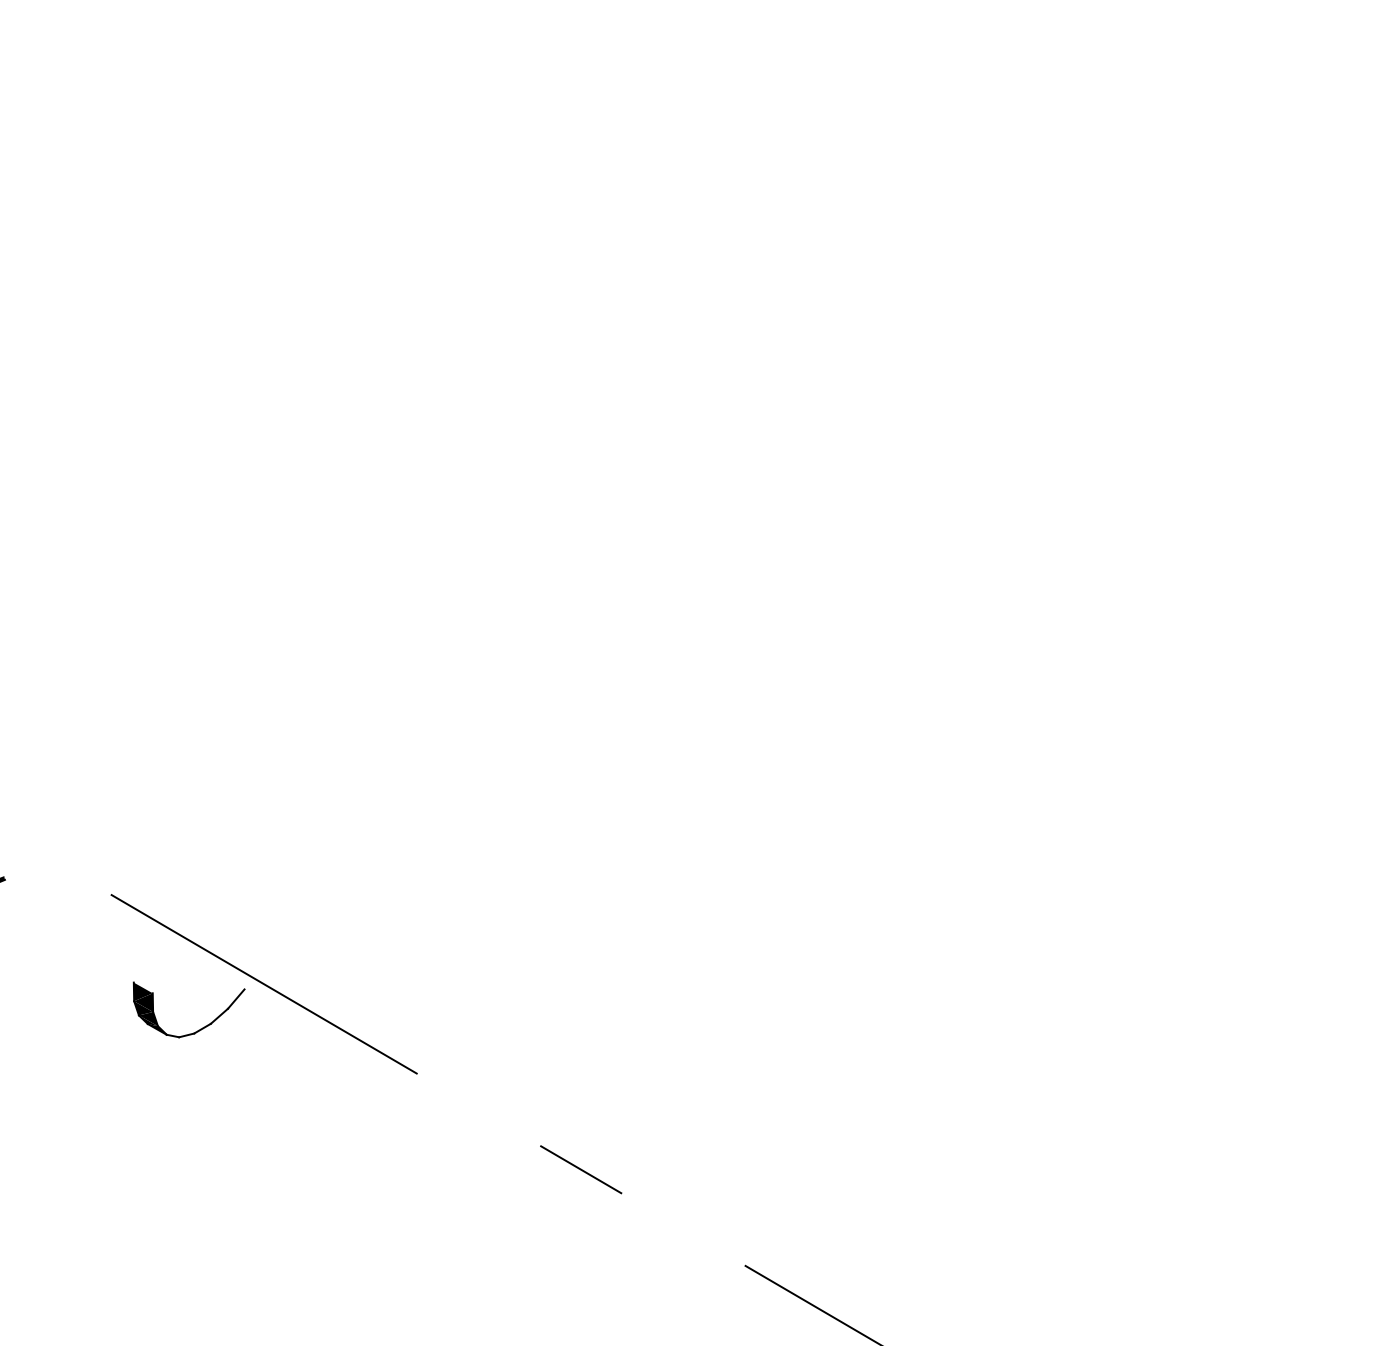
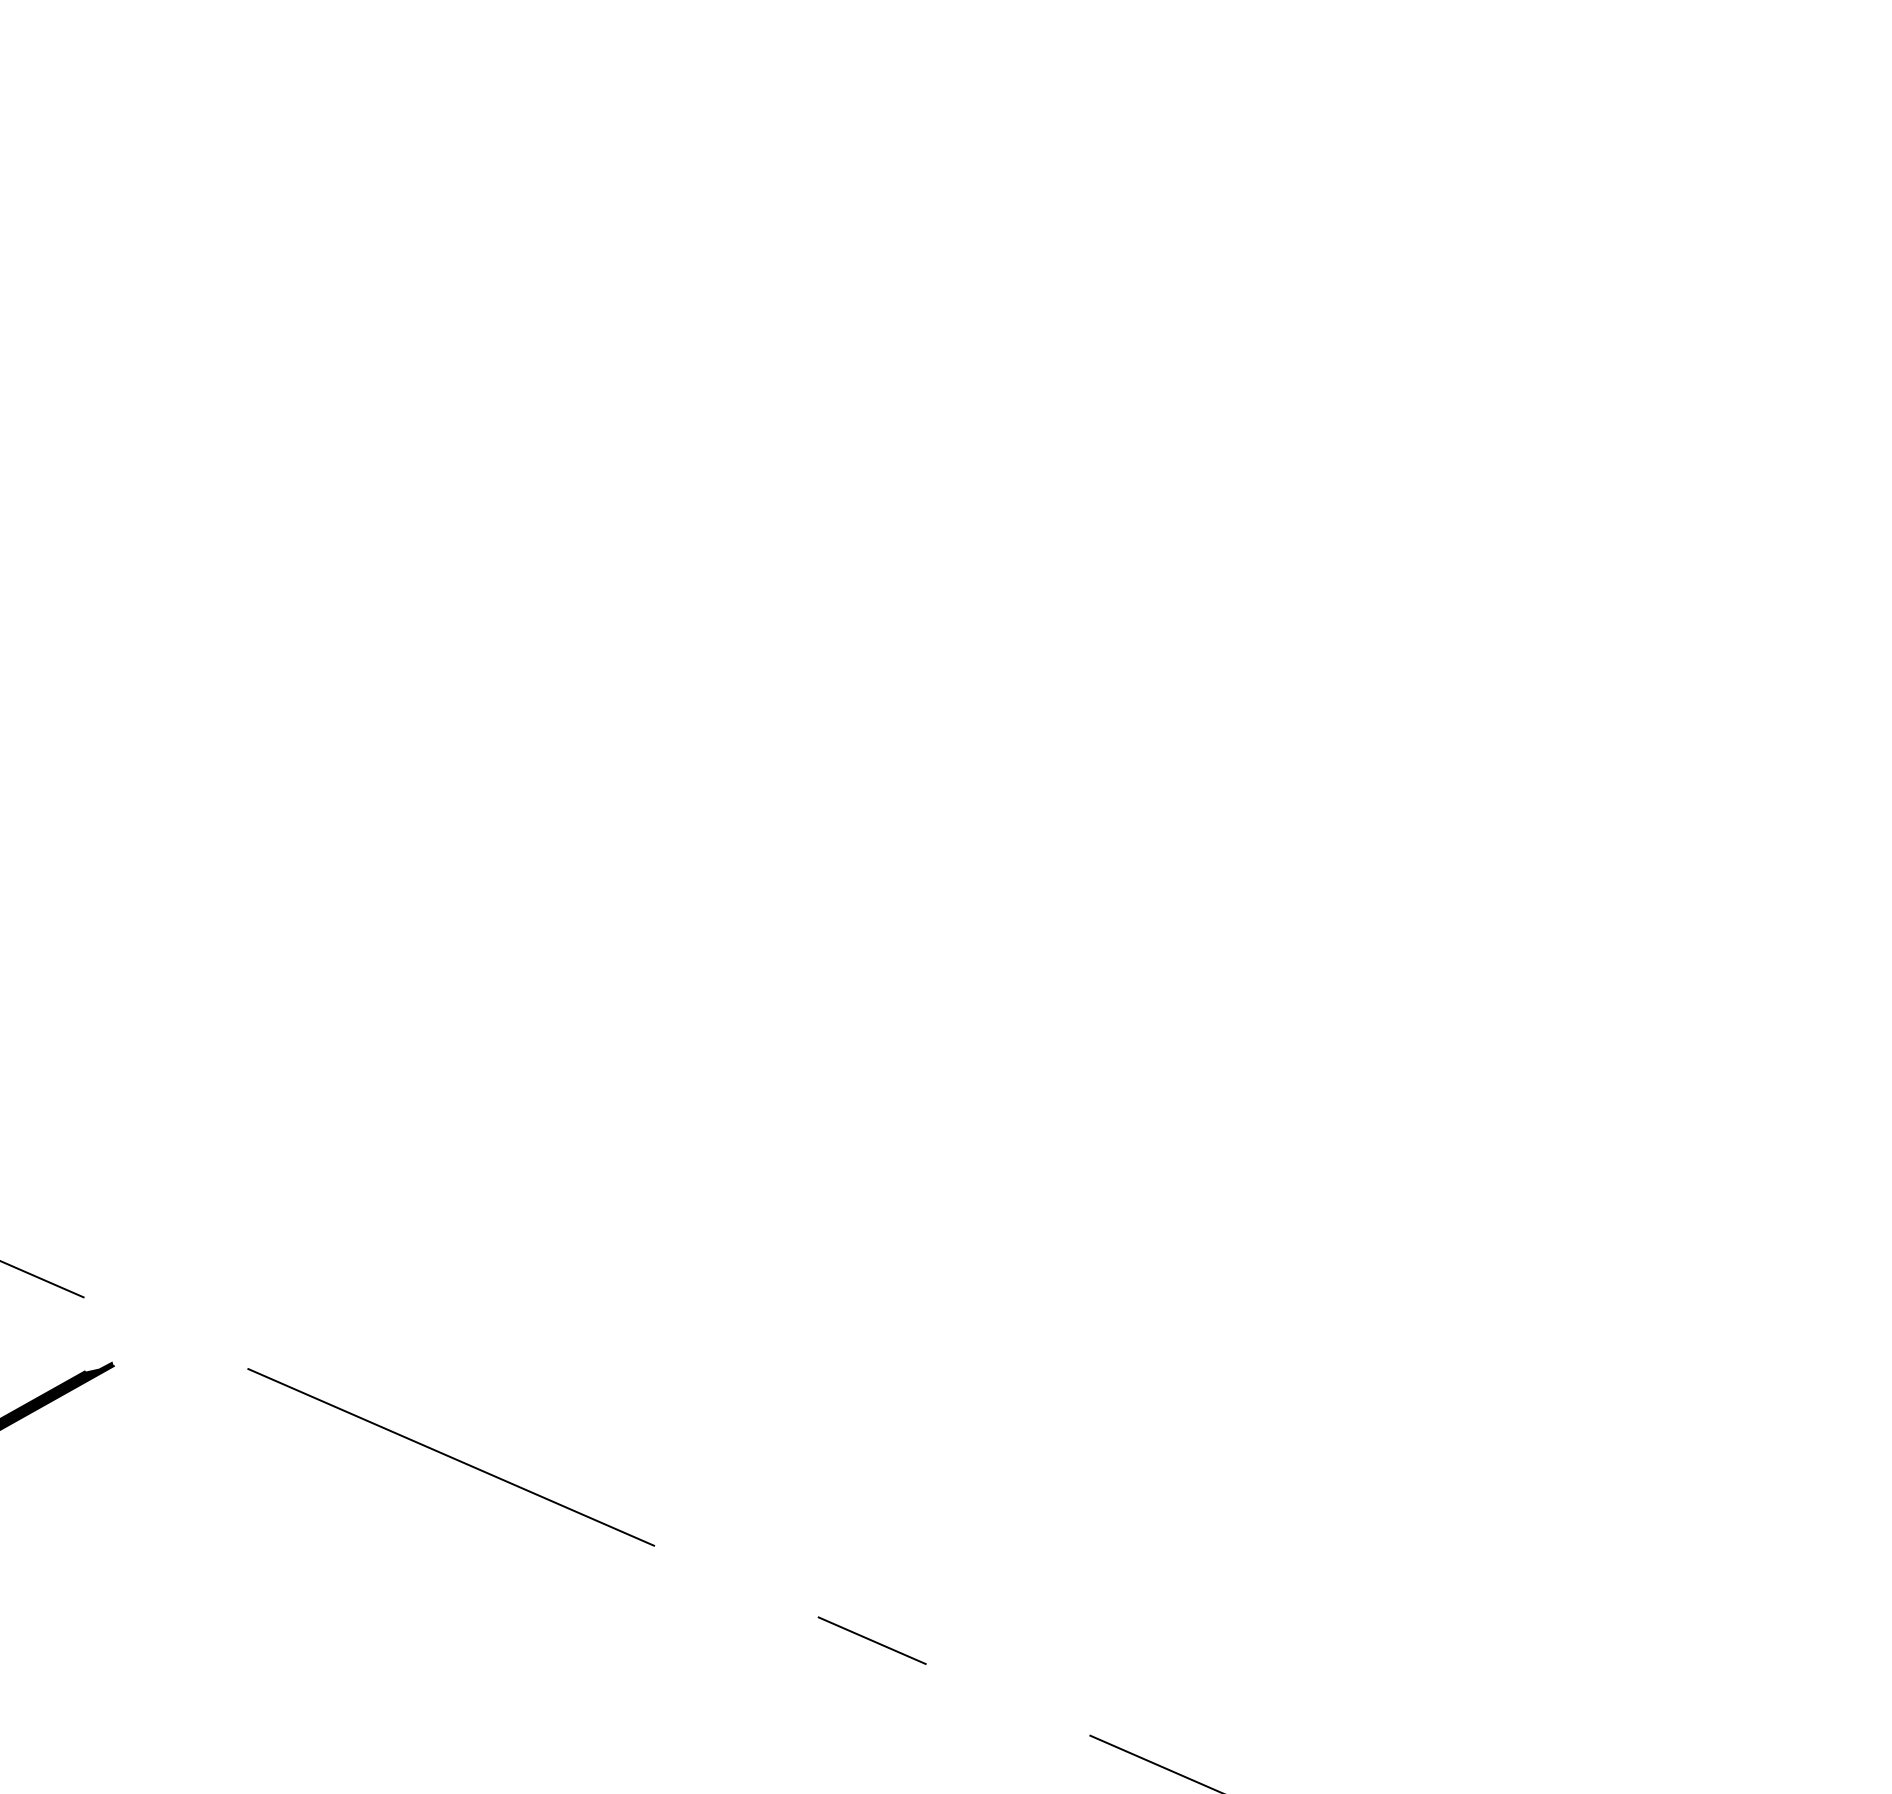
part: (198, 1029) -> (376, 1523), removed

